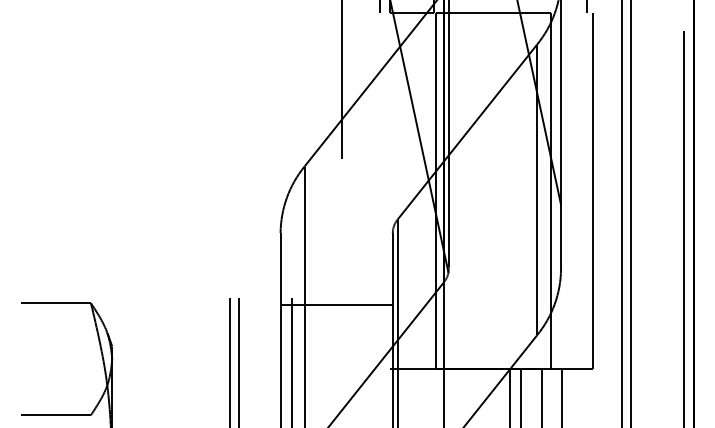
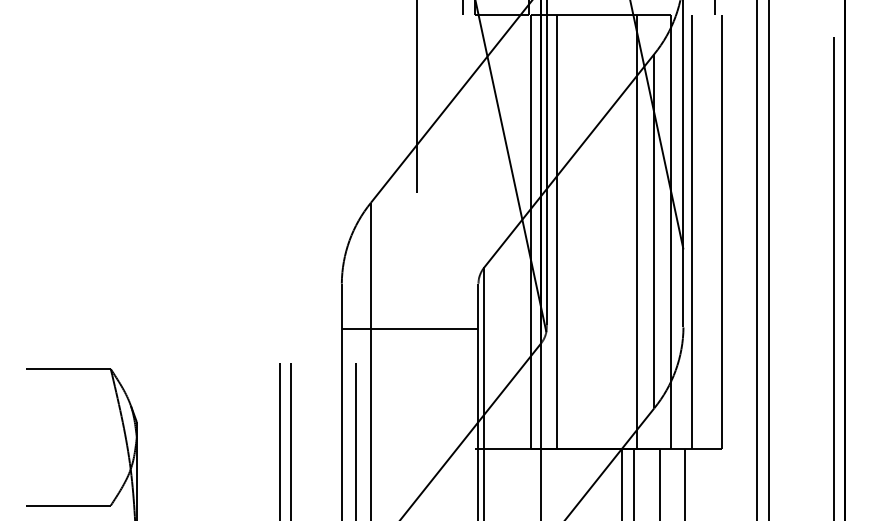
line: (457, 191) -> (557, 232), added
line: (523, 191) -> (637, 232), added
line: (567, 191) -> (691, 232), added
line: (336, 305) -> (409, 329), moved

